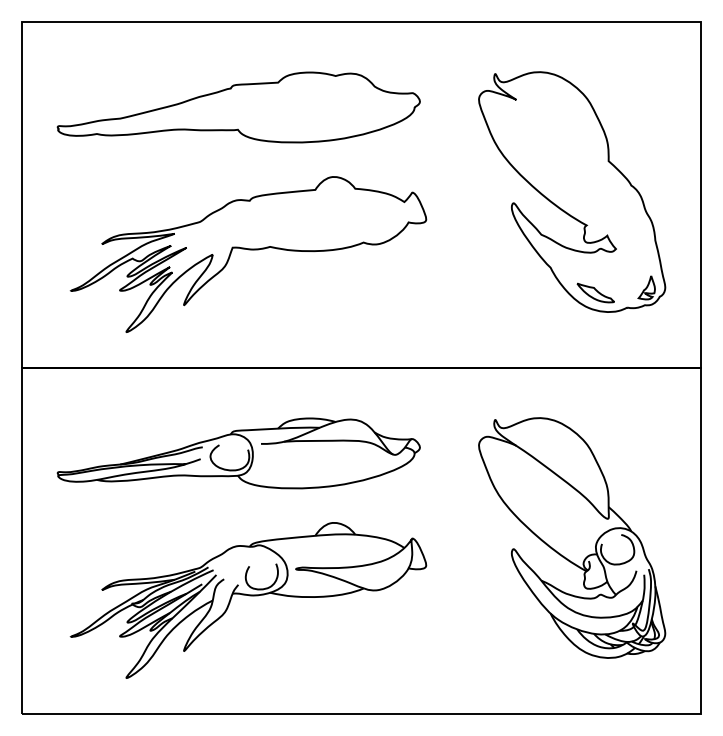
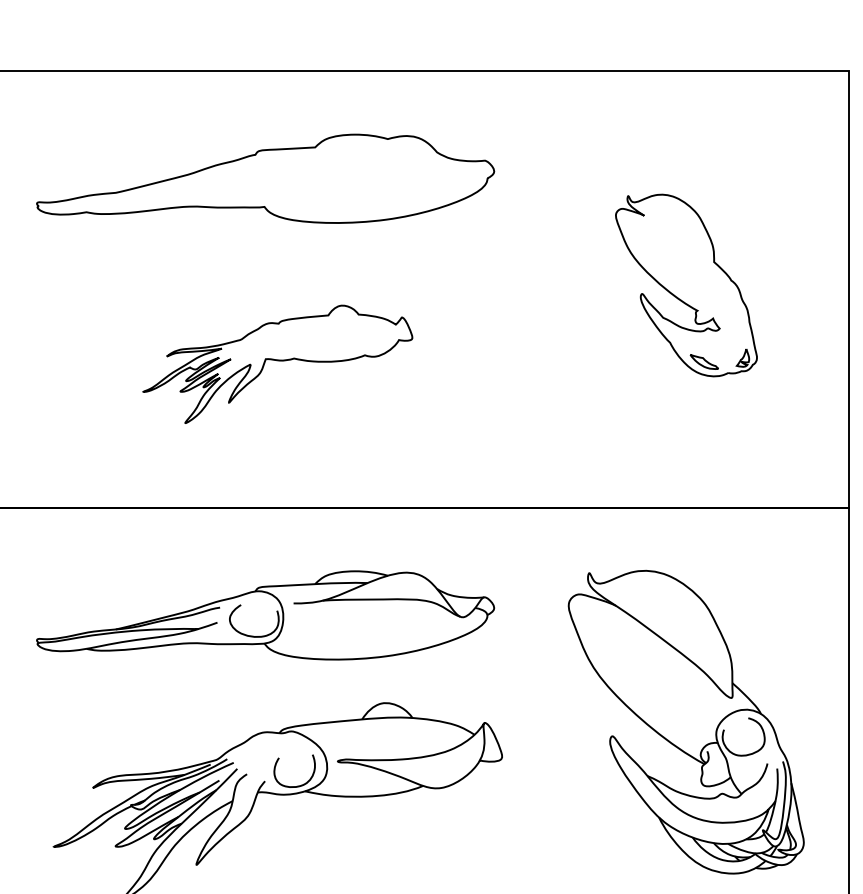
part: (572, 191) -> (686, 284), size x0.6
part: (248, 254) -> (277, 364), size x0.6

